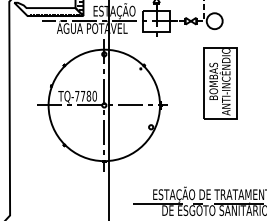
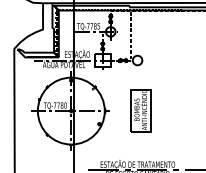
part: (219, 82) -> (140, 110), moved

